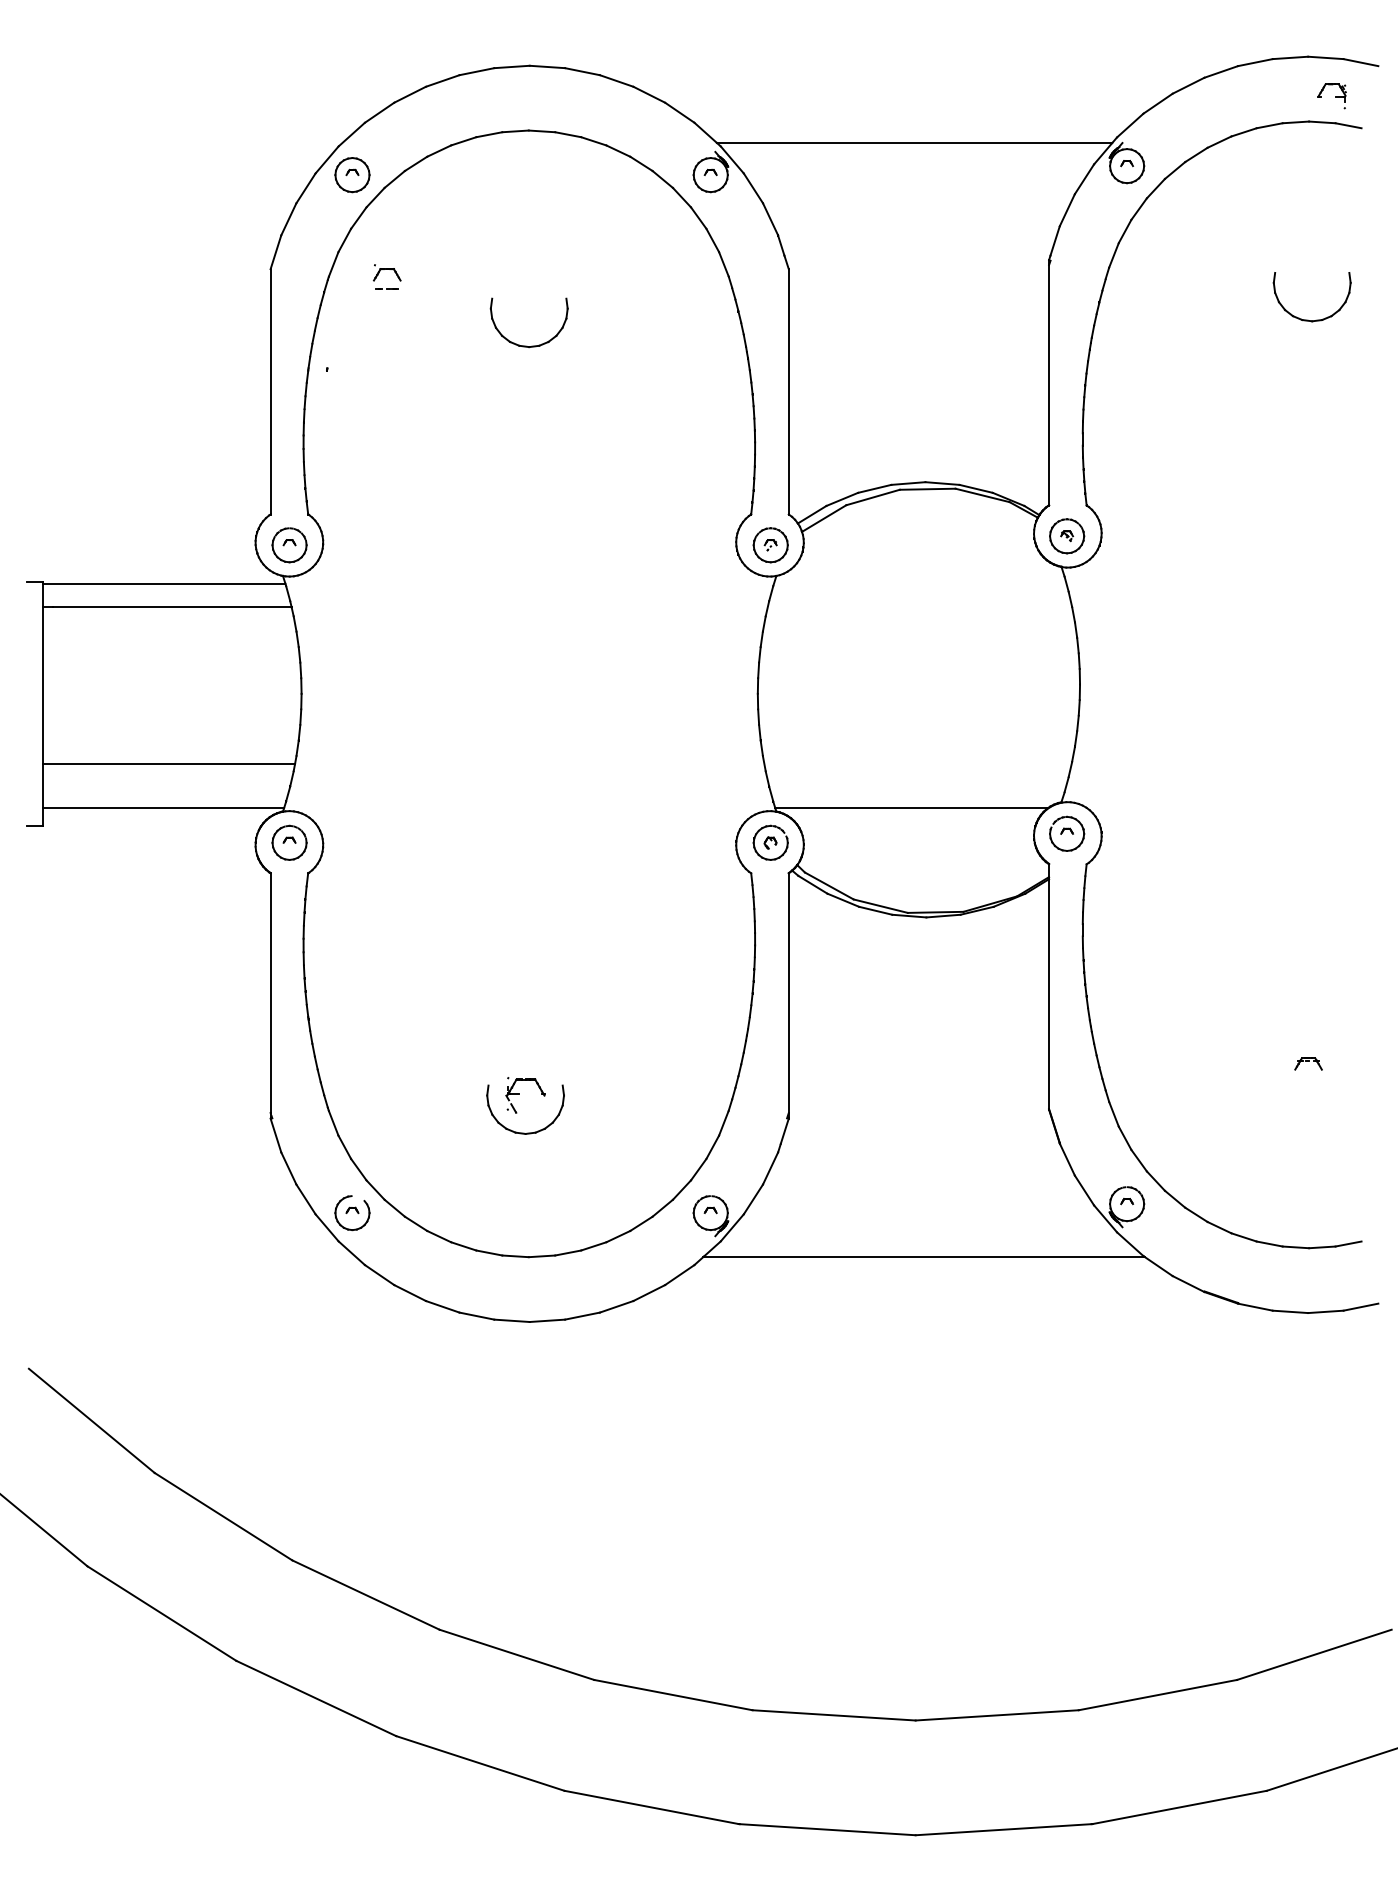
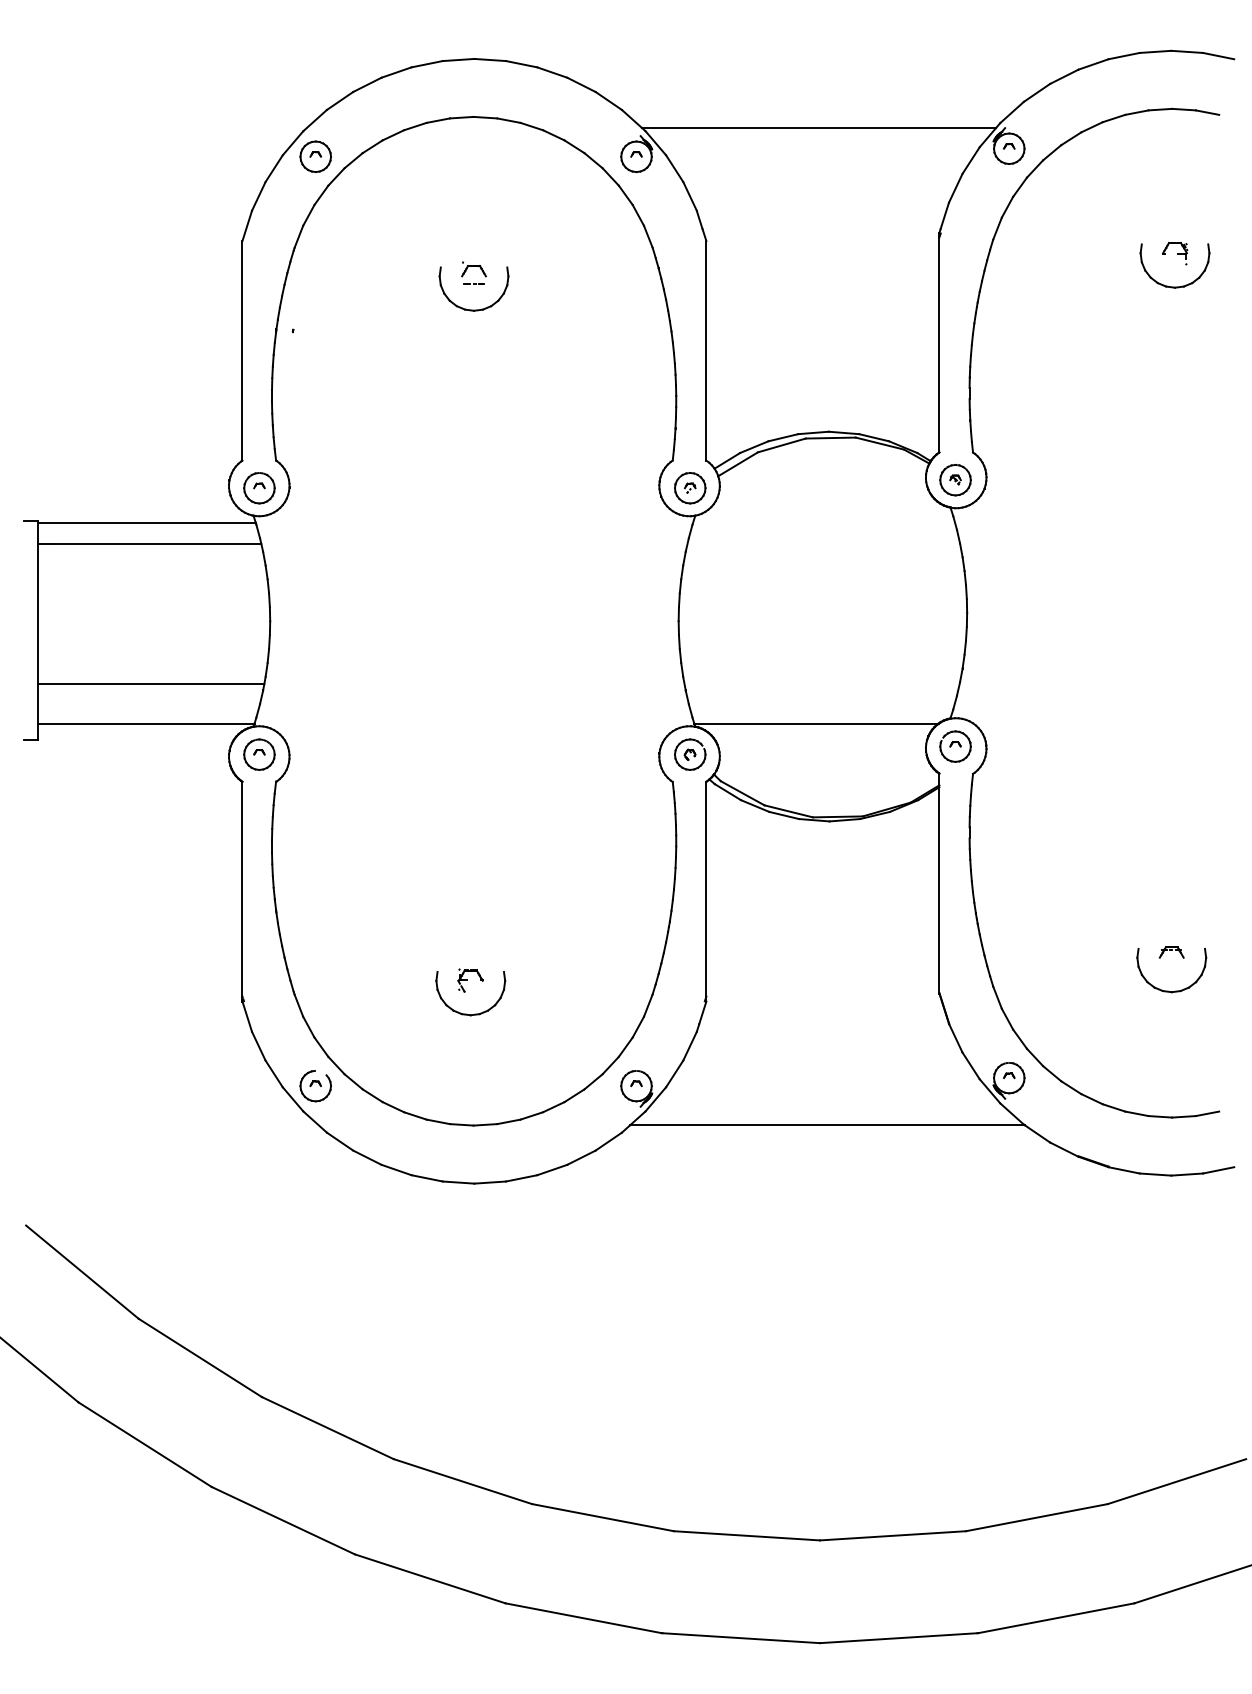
part: (1331, 96) -> (1174, 253), moved
part: (386, 269) -> (473, 266), moved
part: (524, 1094) -> (469, 979), size x0.71
part: (1305, 1106) -> (1168, 990), added

